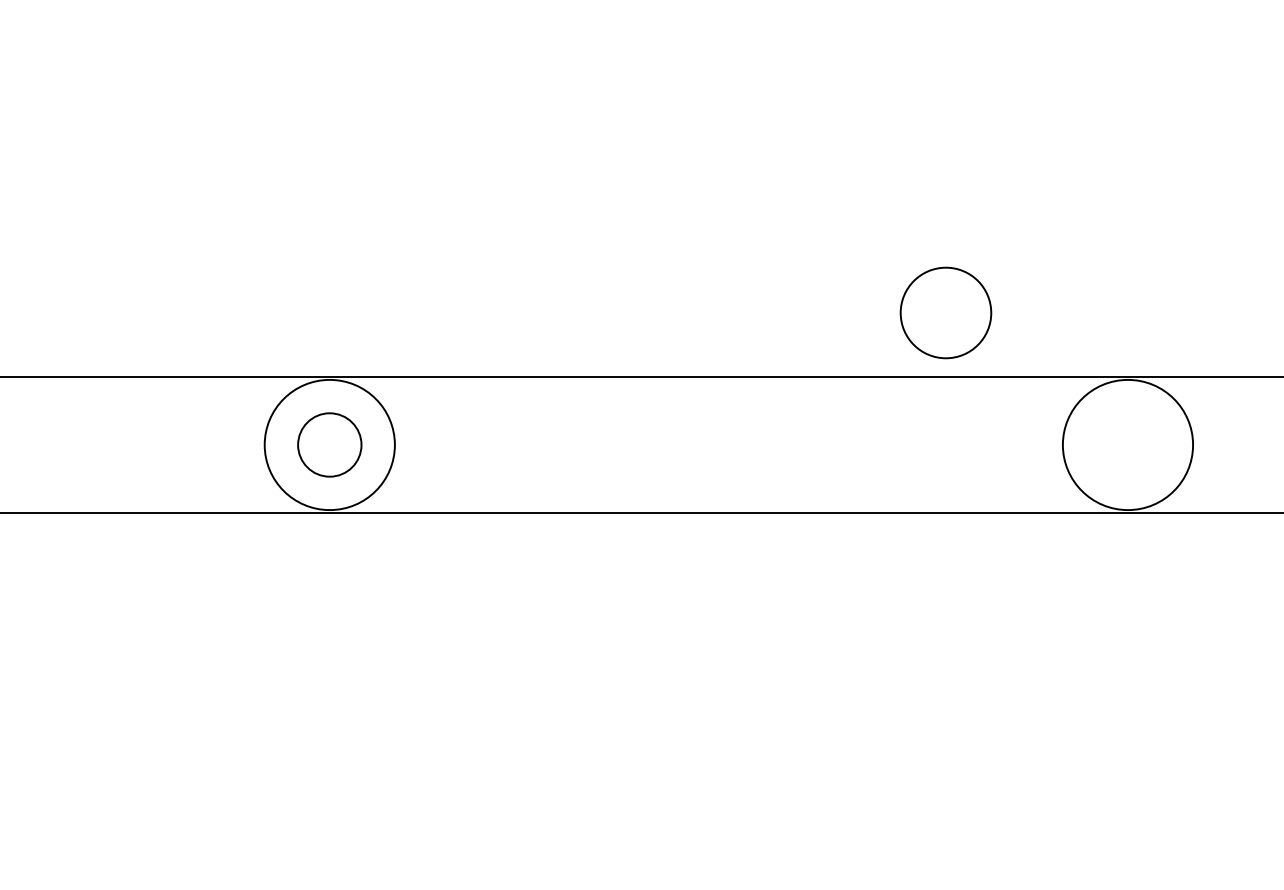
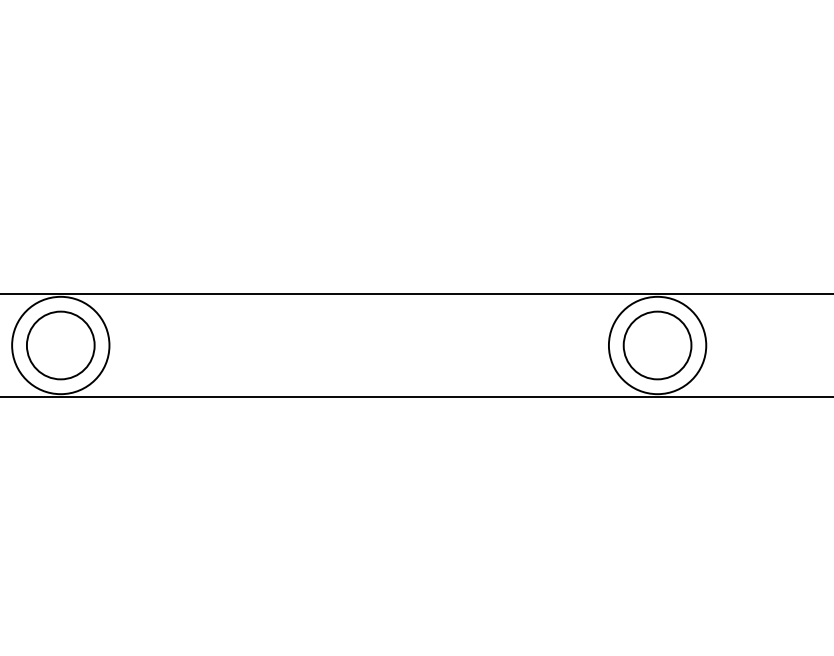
circle: (945, 312) -> (657, 345), moved
circle: (329, 444) -> (60, 345), size x1.43

